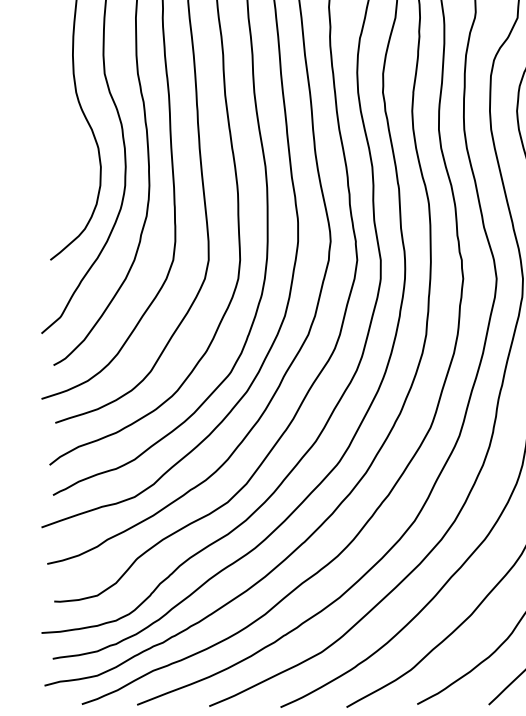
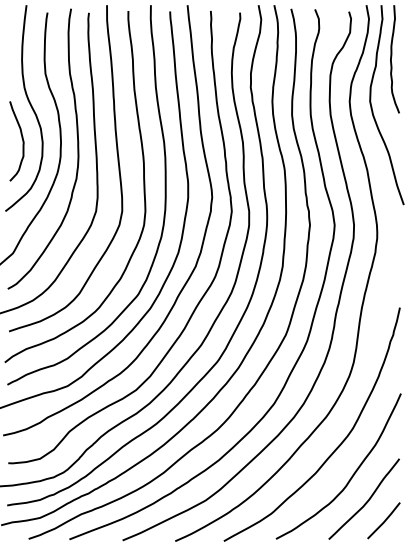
curve: (72, 161) -> (21, 138), added

